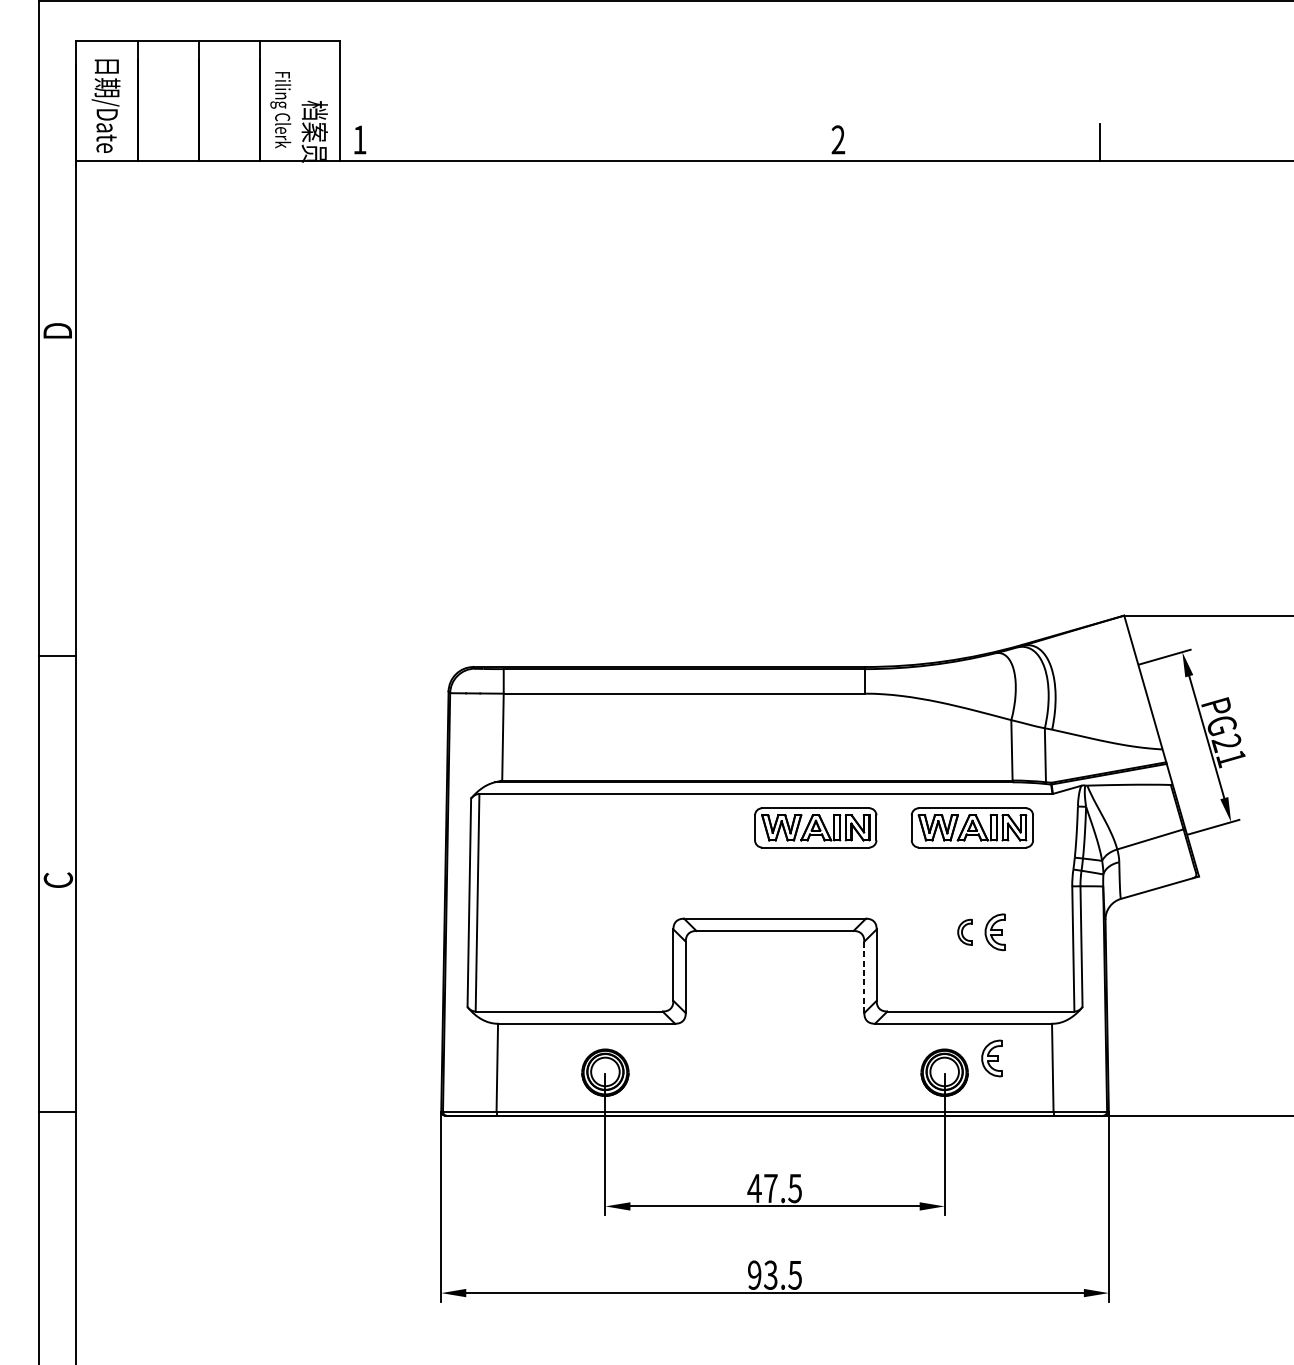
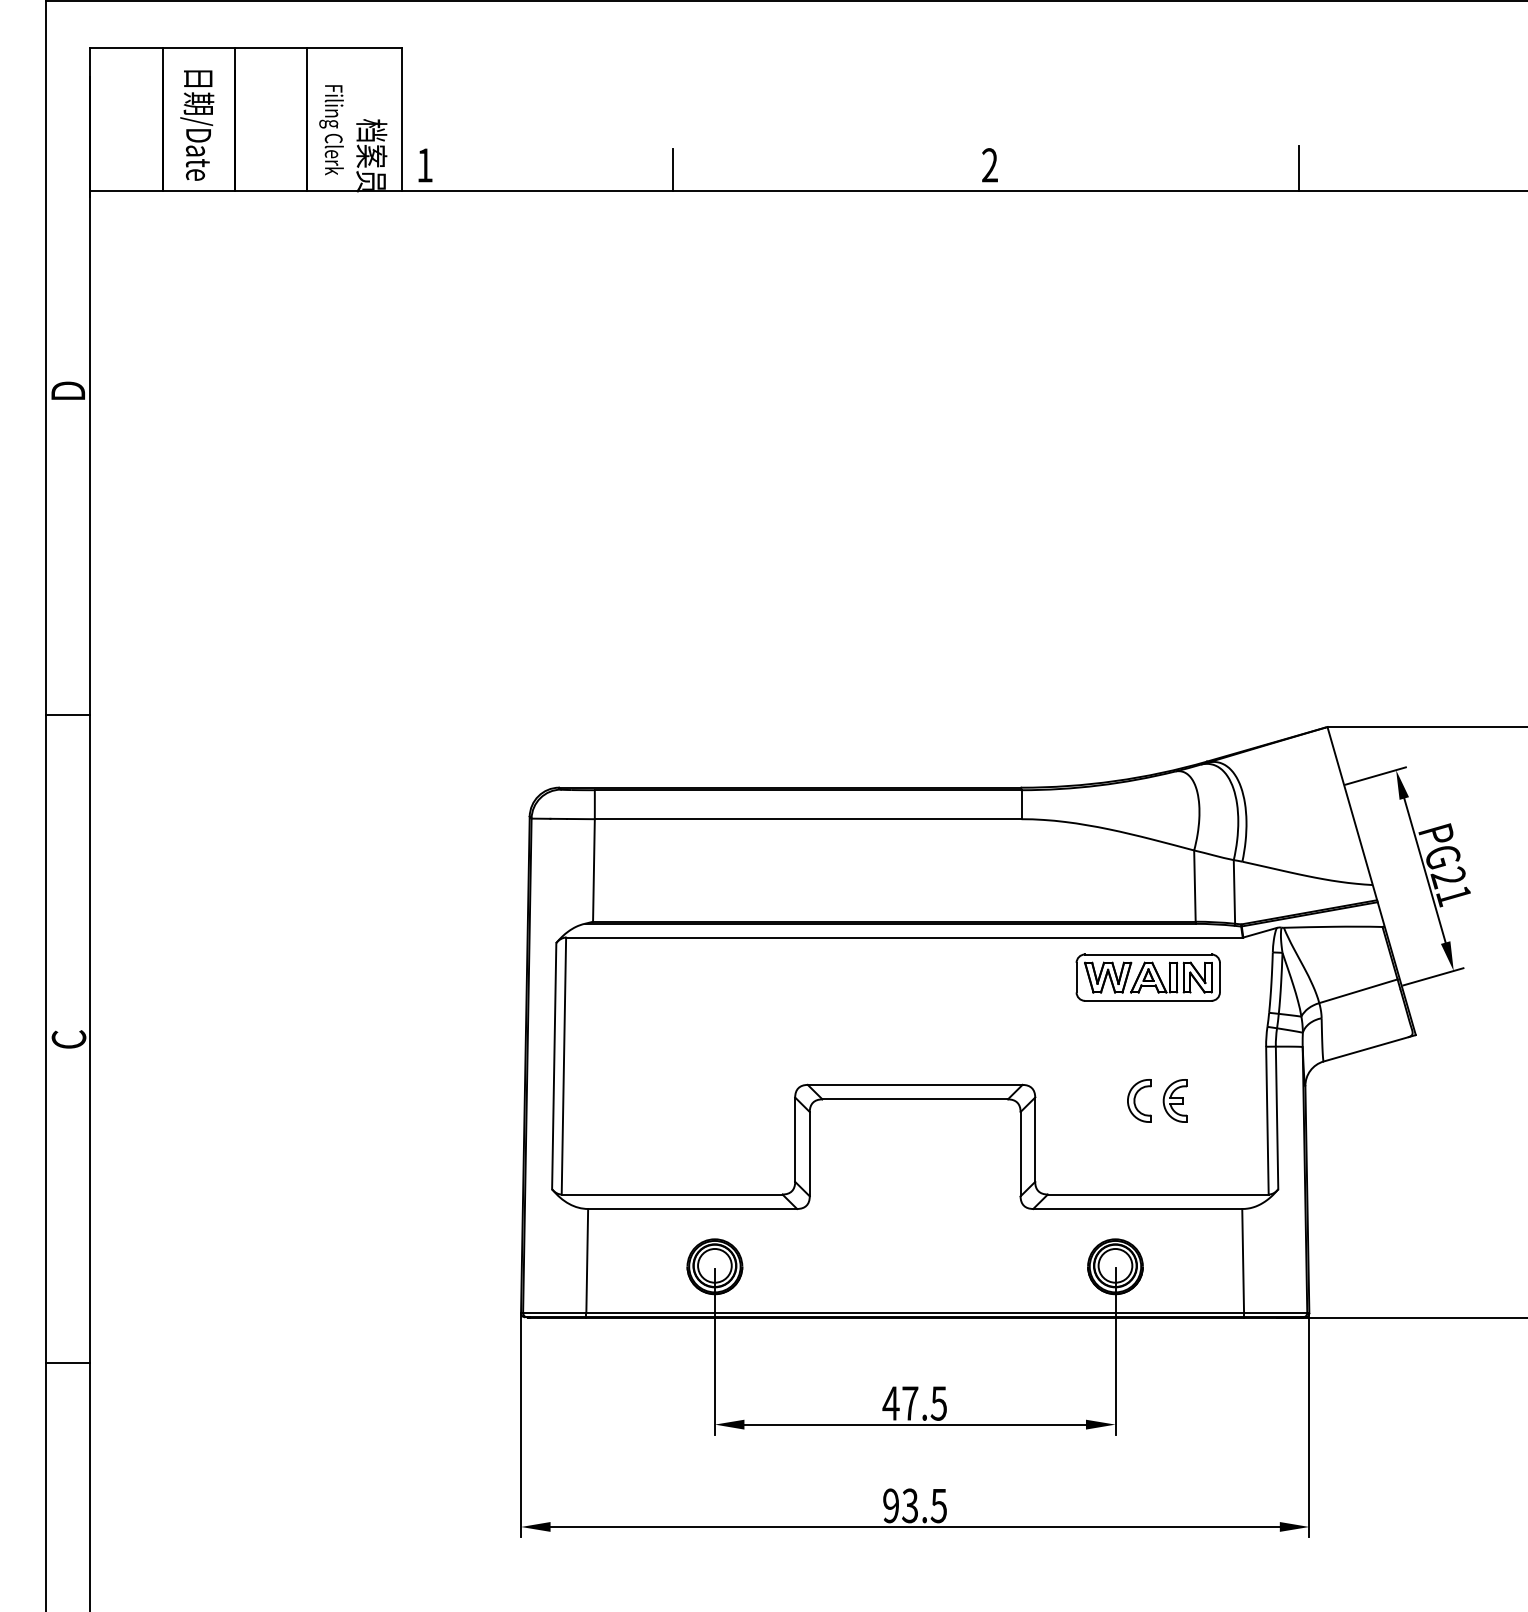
text: (106, 106) -> (197, 125), moved
line: (569, 143) -> (672, 169), added
line: (57, 655) -> (68, 715), moved
part: (815, 827) -> (962, 977), removed
part: (965, 931) -> (1139, 1100), size x1.43
line: (864, 976) -> (1020, 1153), dashed -> solid
part: (991, 1058) -> (1170, 1249), removed
line: (57, 1112) -> (68, 1362), moved

